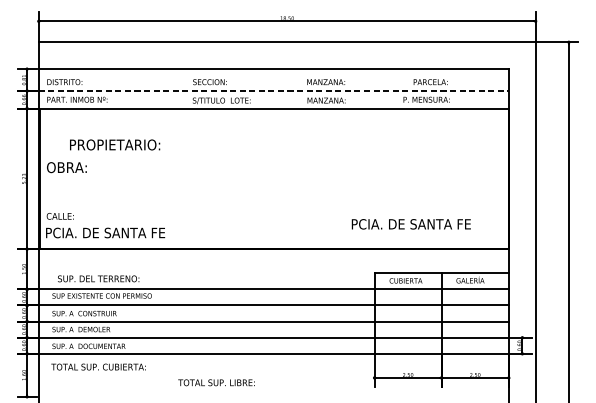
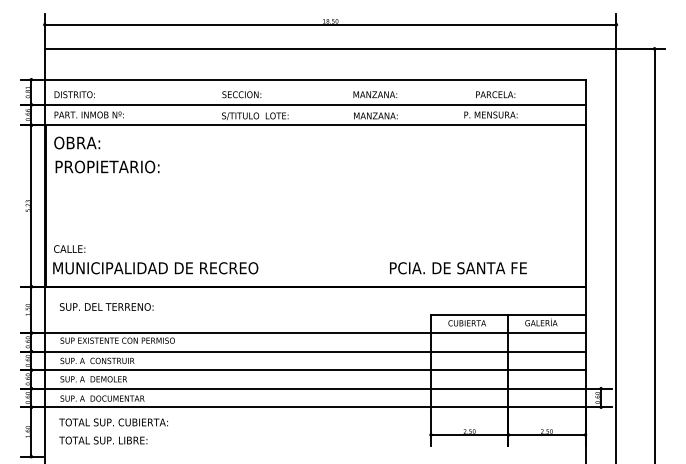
line: (274, 90) -> (315, 104), dashed -> solid
text: (114, 144) -> (107, 166), moved
text: (67, 167) -> (77, 142), moved
text: (411, 224) -> (458, 268), moved
text: (135, 233) -> (156, 268), PCIA. DE SANTA FE -> MUNICIPALIDAD DE RECREO
text: (98, 278) -> (106, 306), moved
text: (216, 382) -> (103, 440), moved

